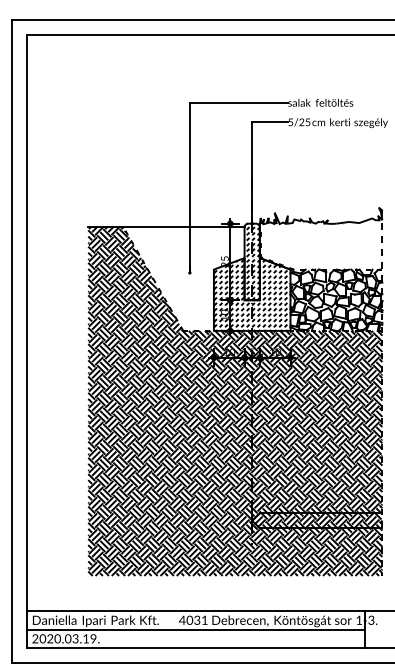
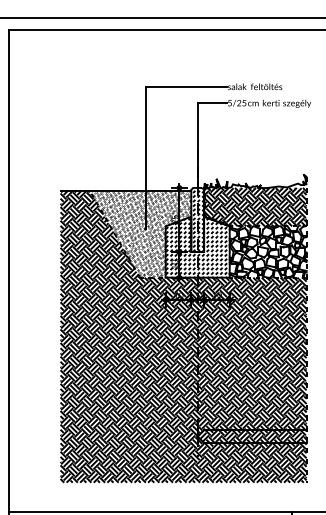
hatch: (320, 246) -> (254, 207), added
hatch: (184, 278) -> (141, 233), added

